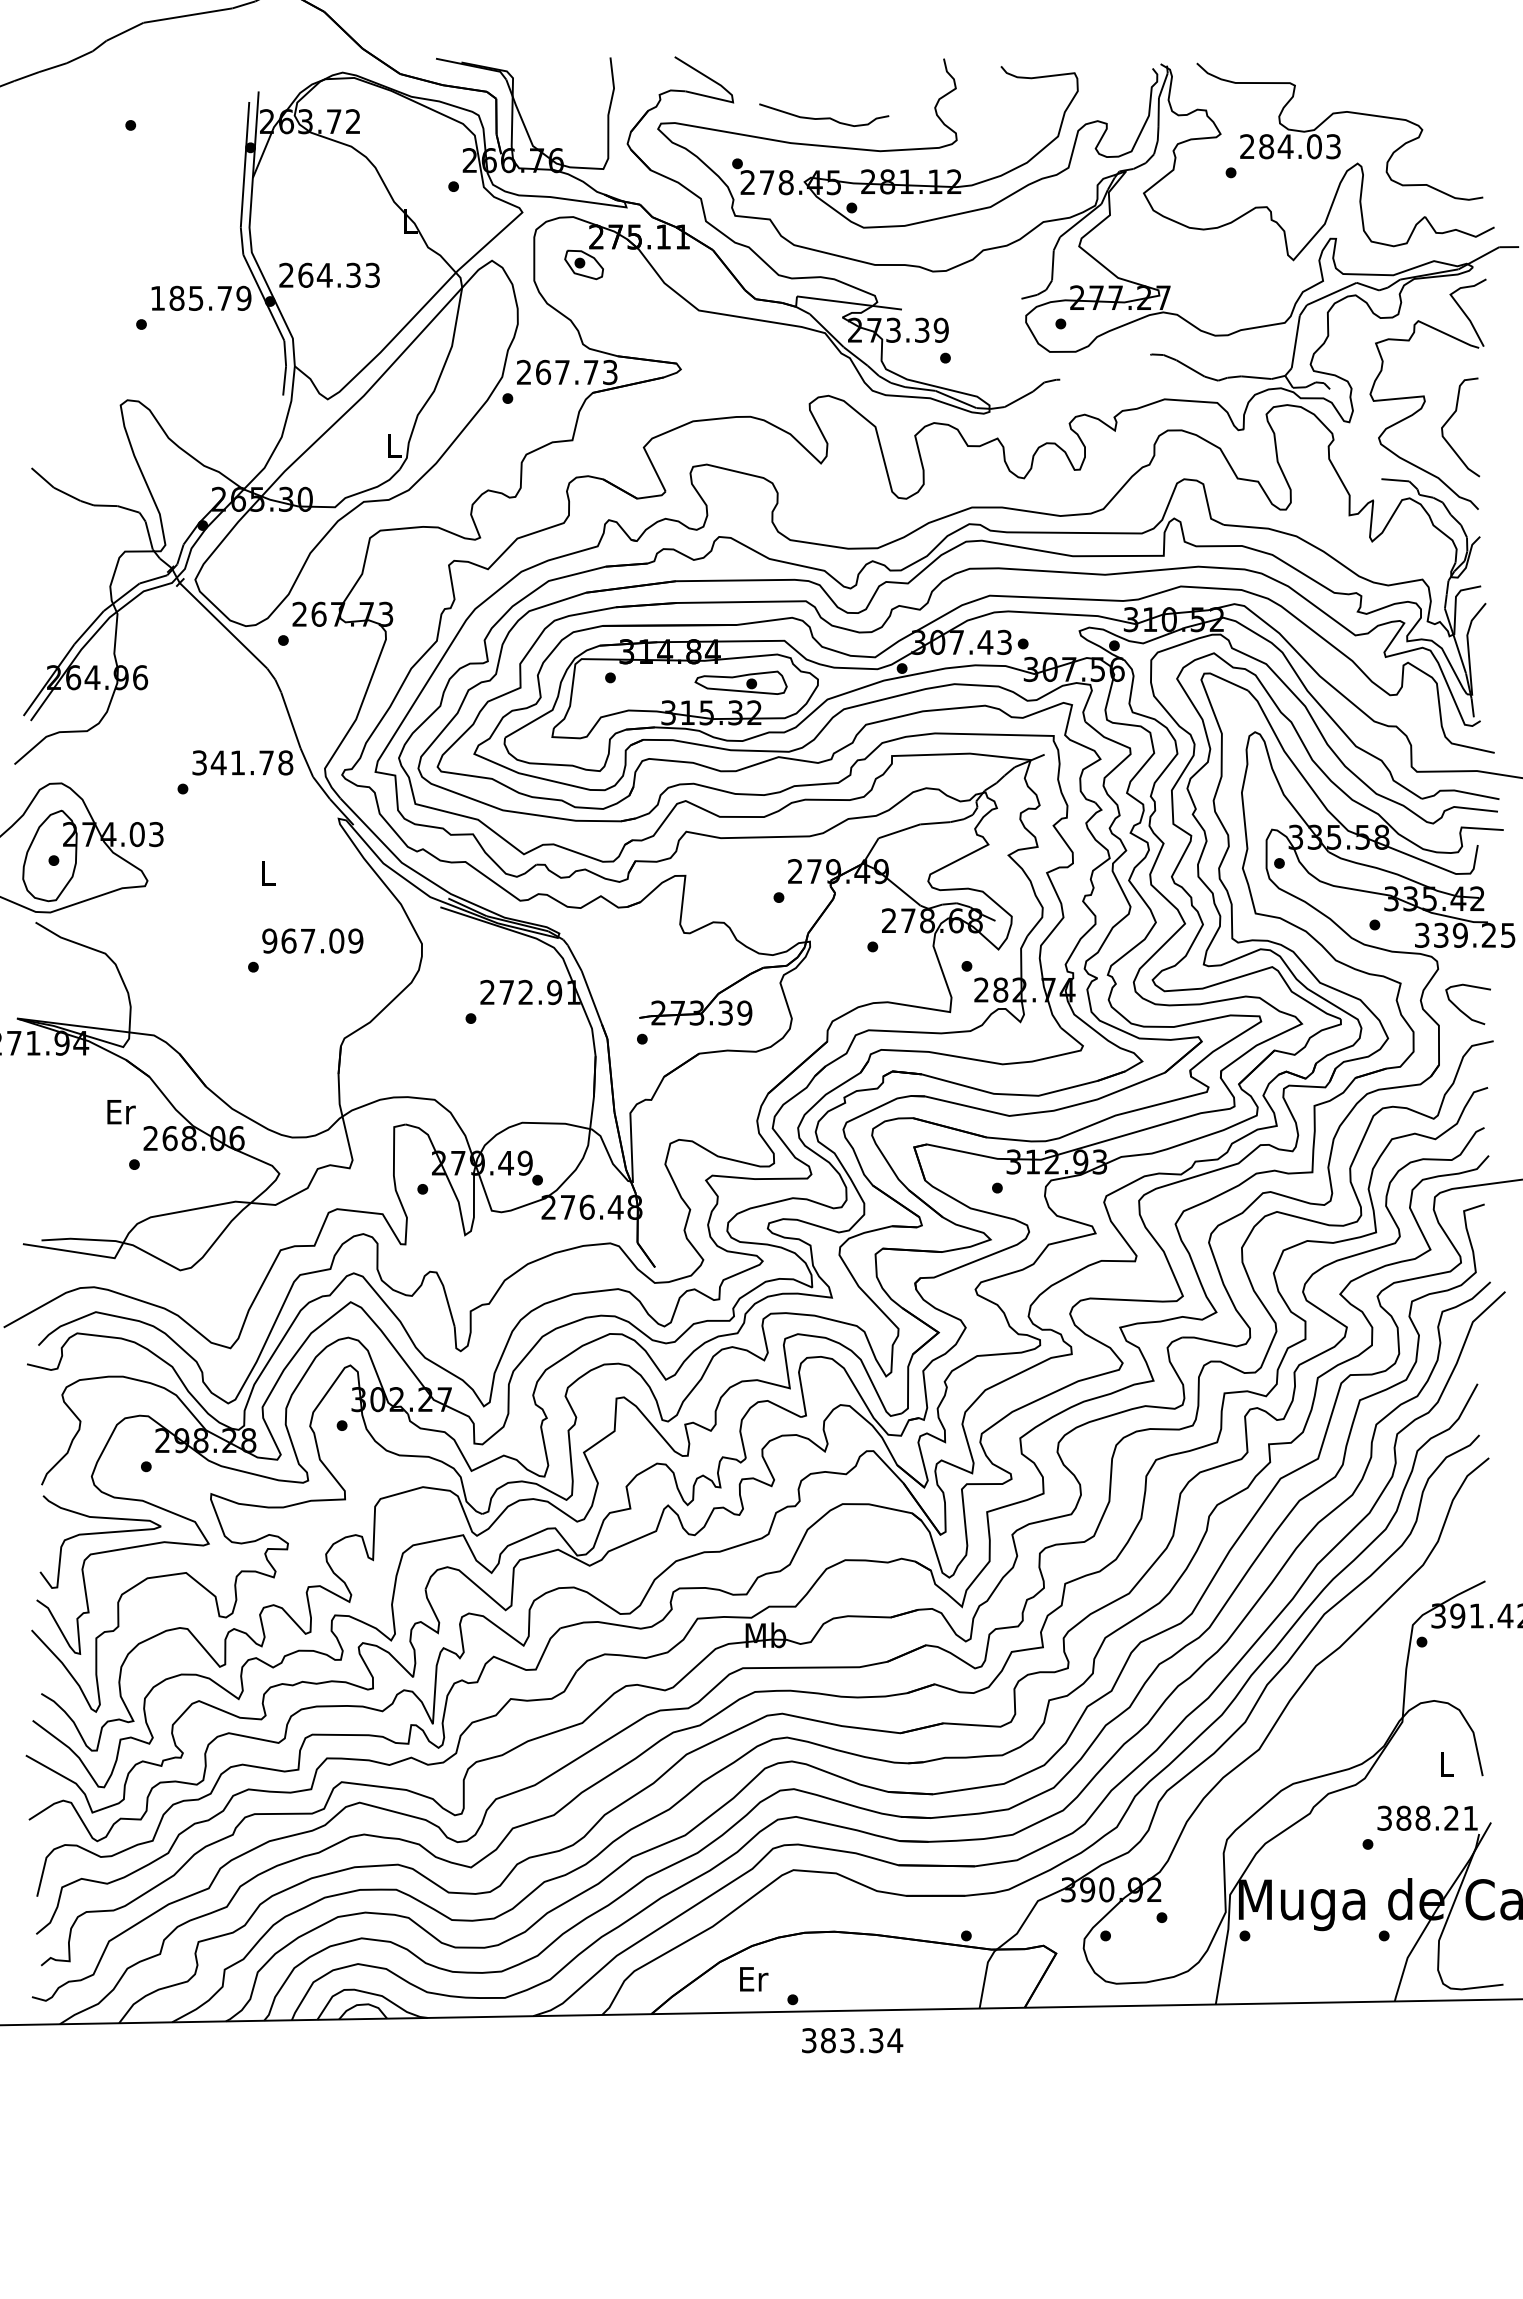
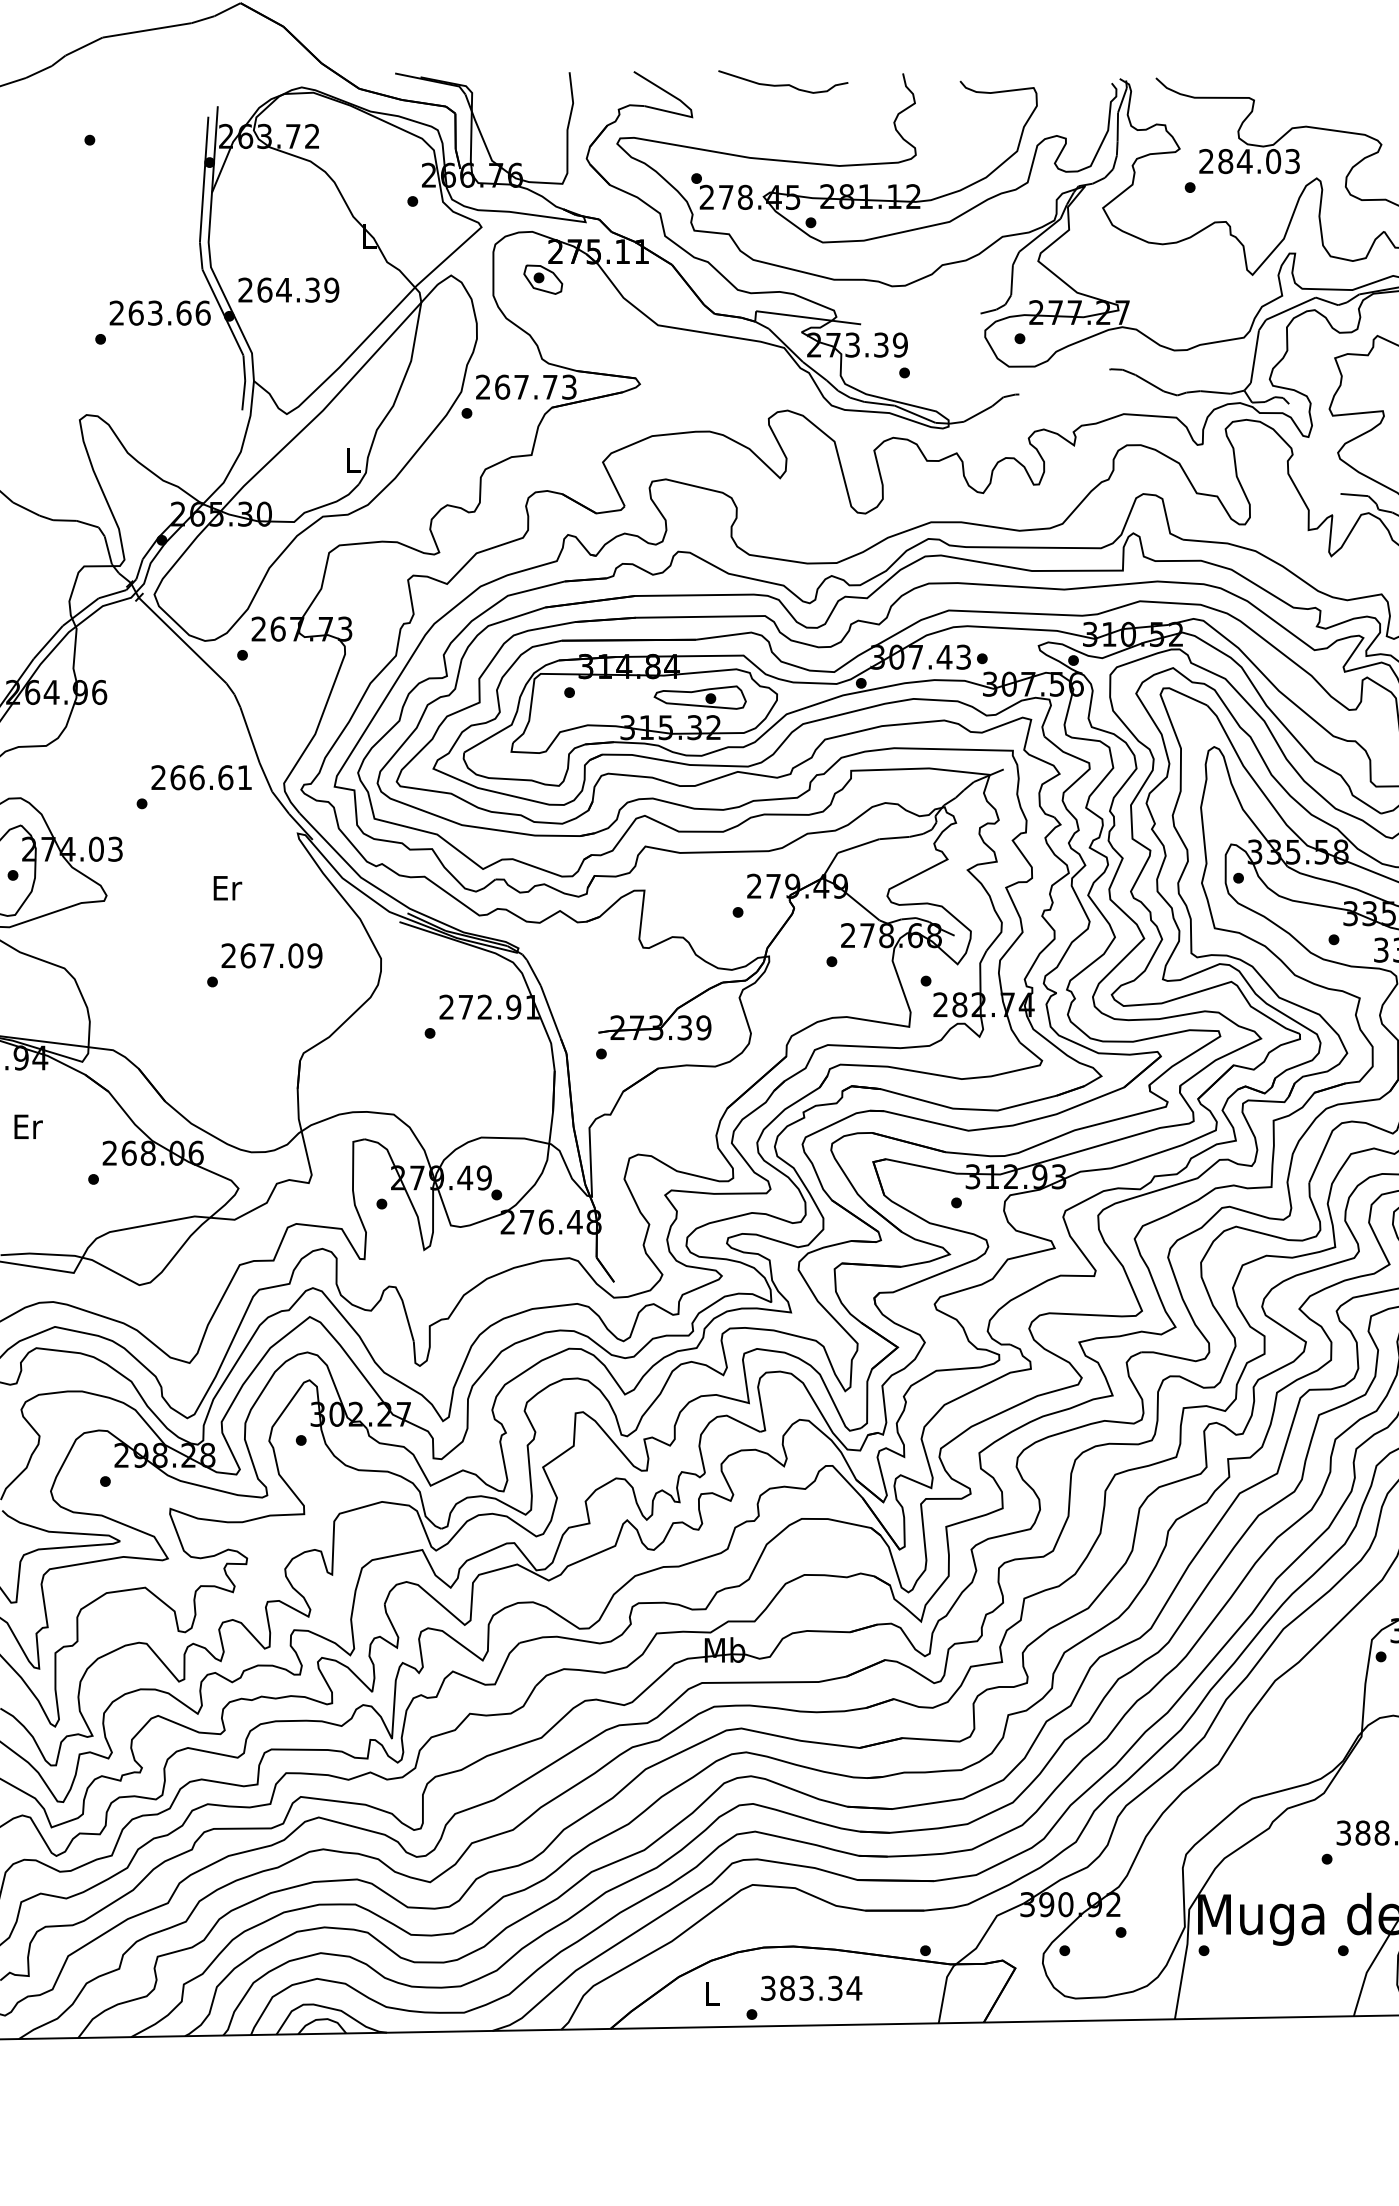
curve: (824, 117) -> (783, 84), moved
text: (372, 274) -> (331, 289), 264.33 -> 264.39
text: (200, 297) -> (159, 312), 185.79 -> 263.66
text: (242, 762) -> (201, 777), 341.78 -> 266.61
text: (268, 873) -> (227, 888), L -> Er
text: (269, 940) -> (228, 955), 967.09 -> 267.09
text: (121, 1112) -> (28, 1127), moved
text: (754, 1979) -> (713, 1994), Er -> L
text: (852, 2040) -> (811, 1988), moved

